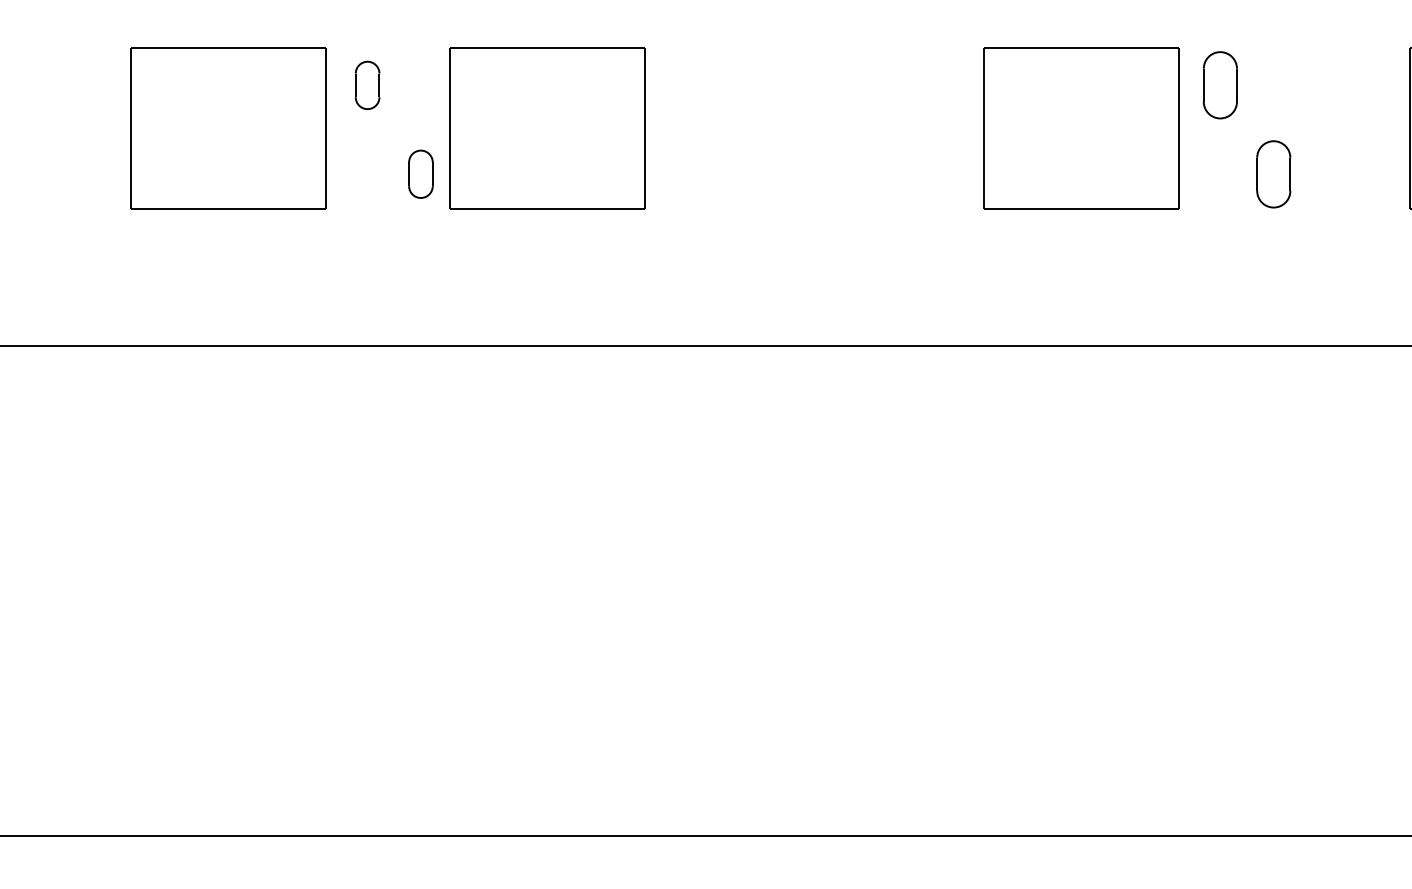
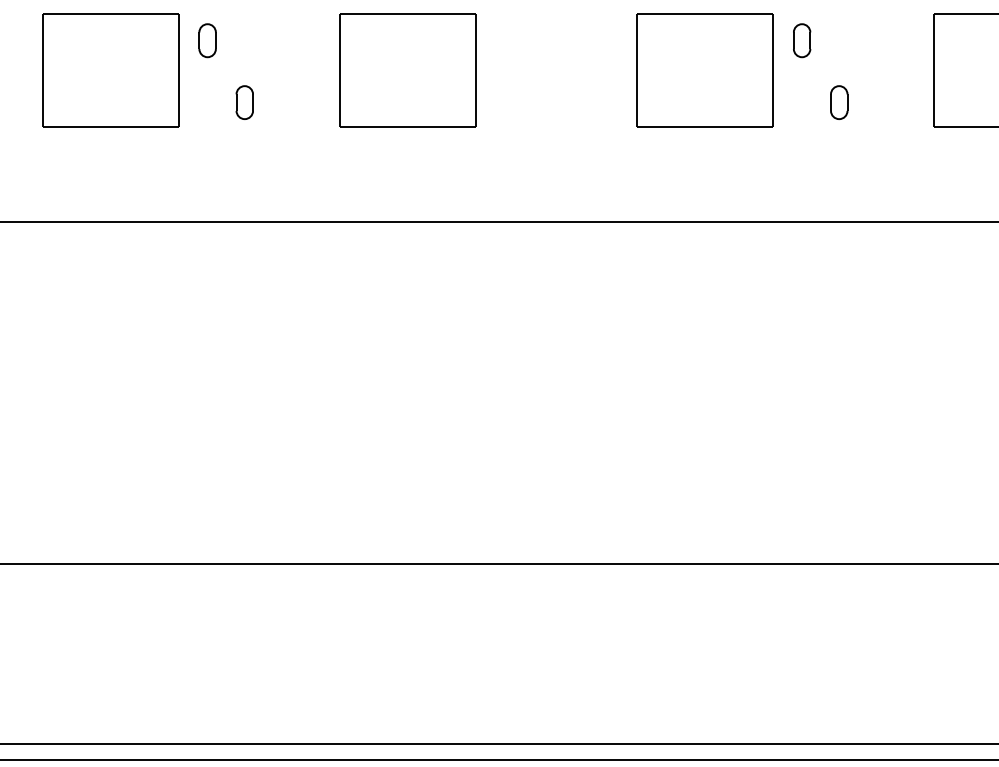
part: (1221, 85) -> (802, 40), size x0.71
part: (546, 128) -> (407, 70), moved
part: (1274, 174) -> (839, 102), size x0.71

